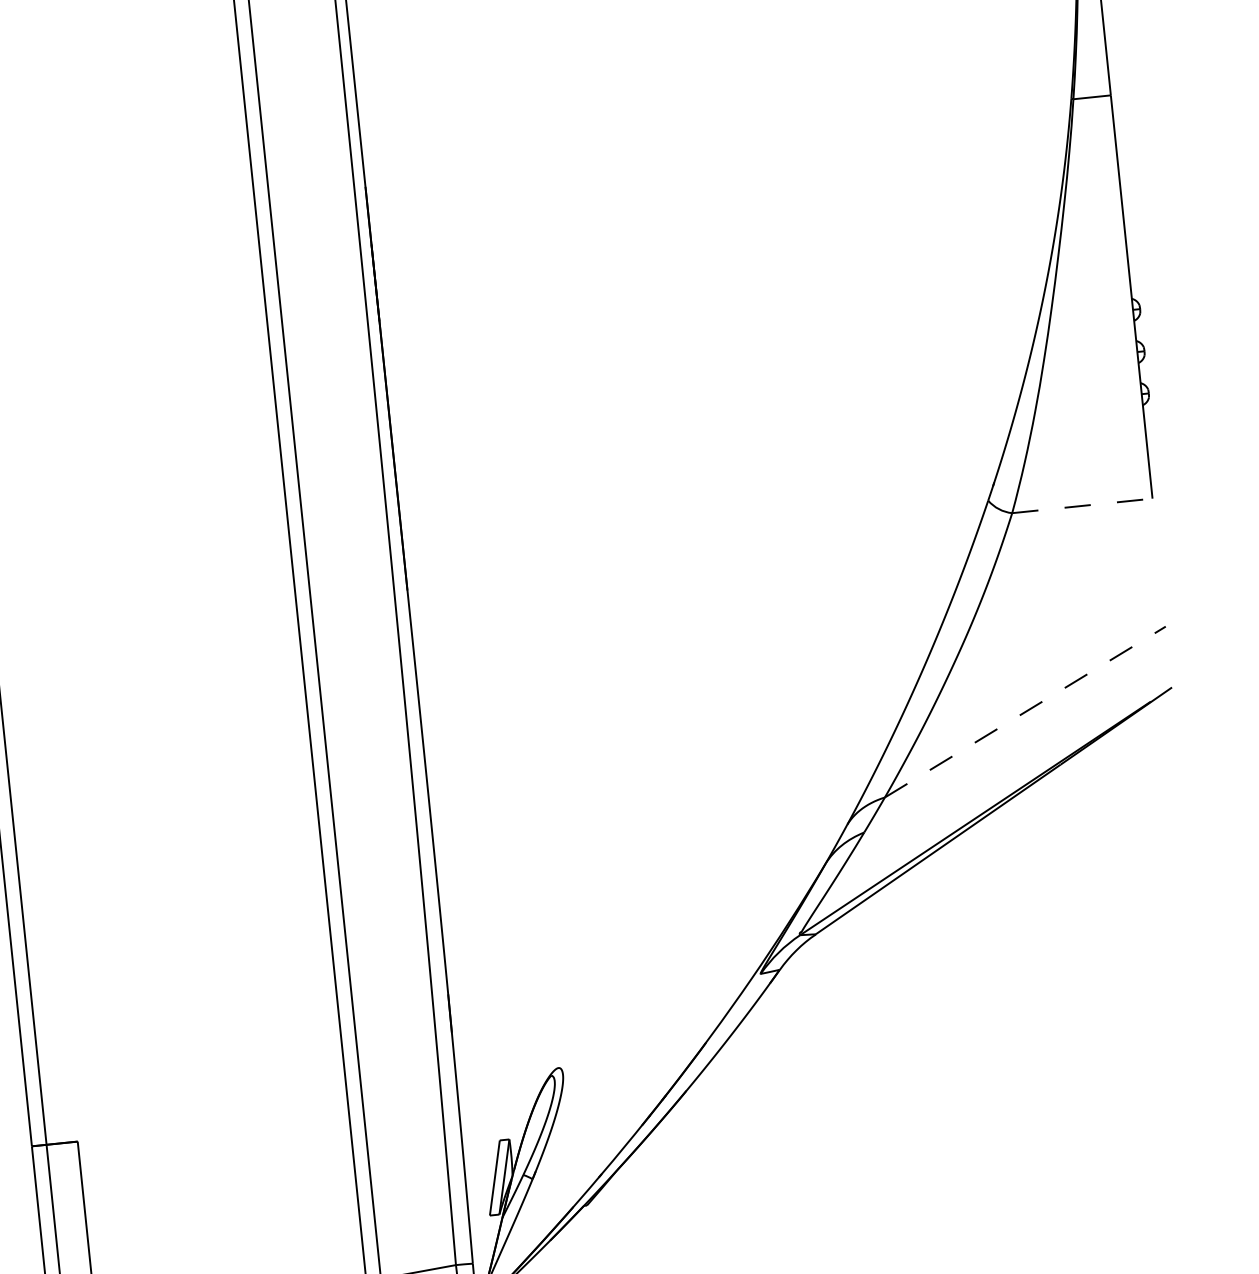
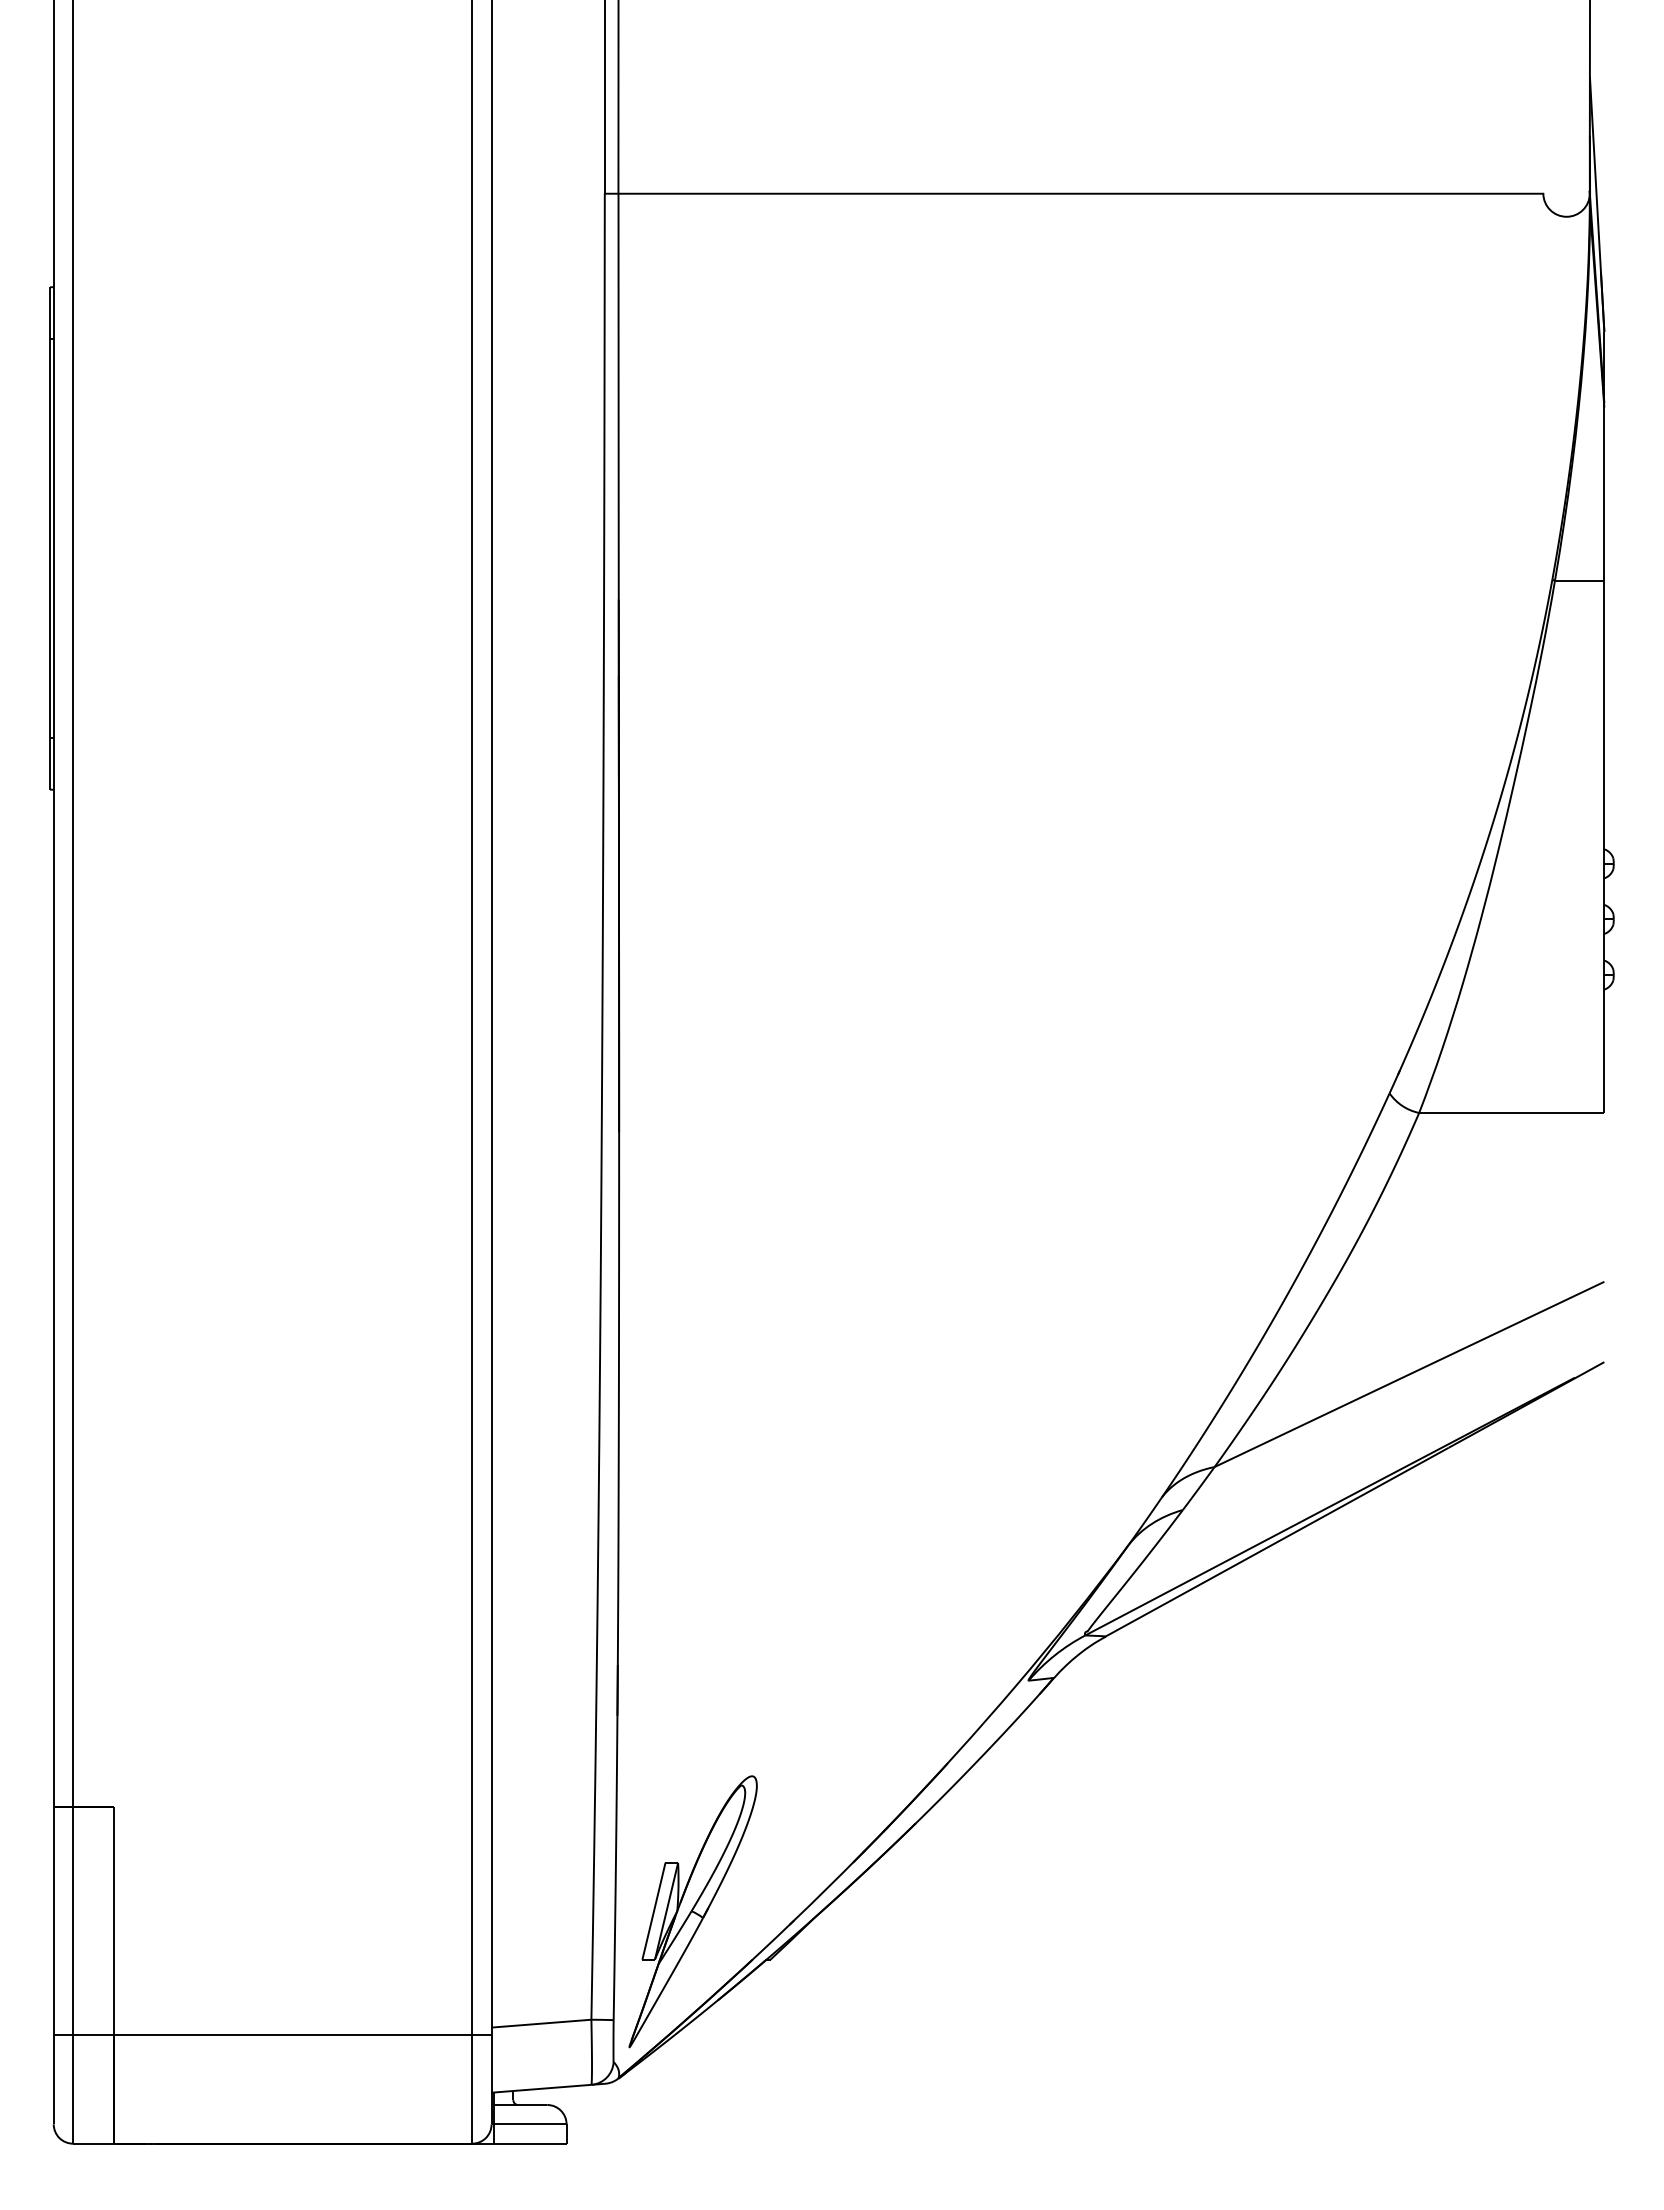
line: (1082, 505) -> (1511, 1112), dashed -> solid
line: (1025, 712) -> (1409, 1374), dashed -> solid

